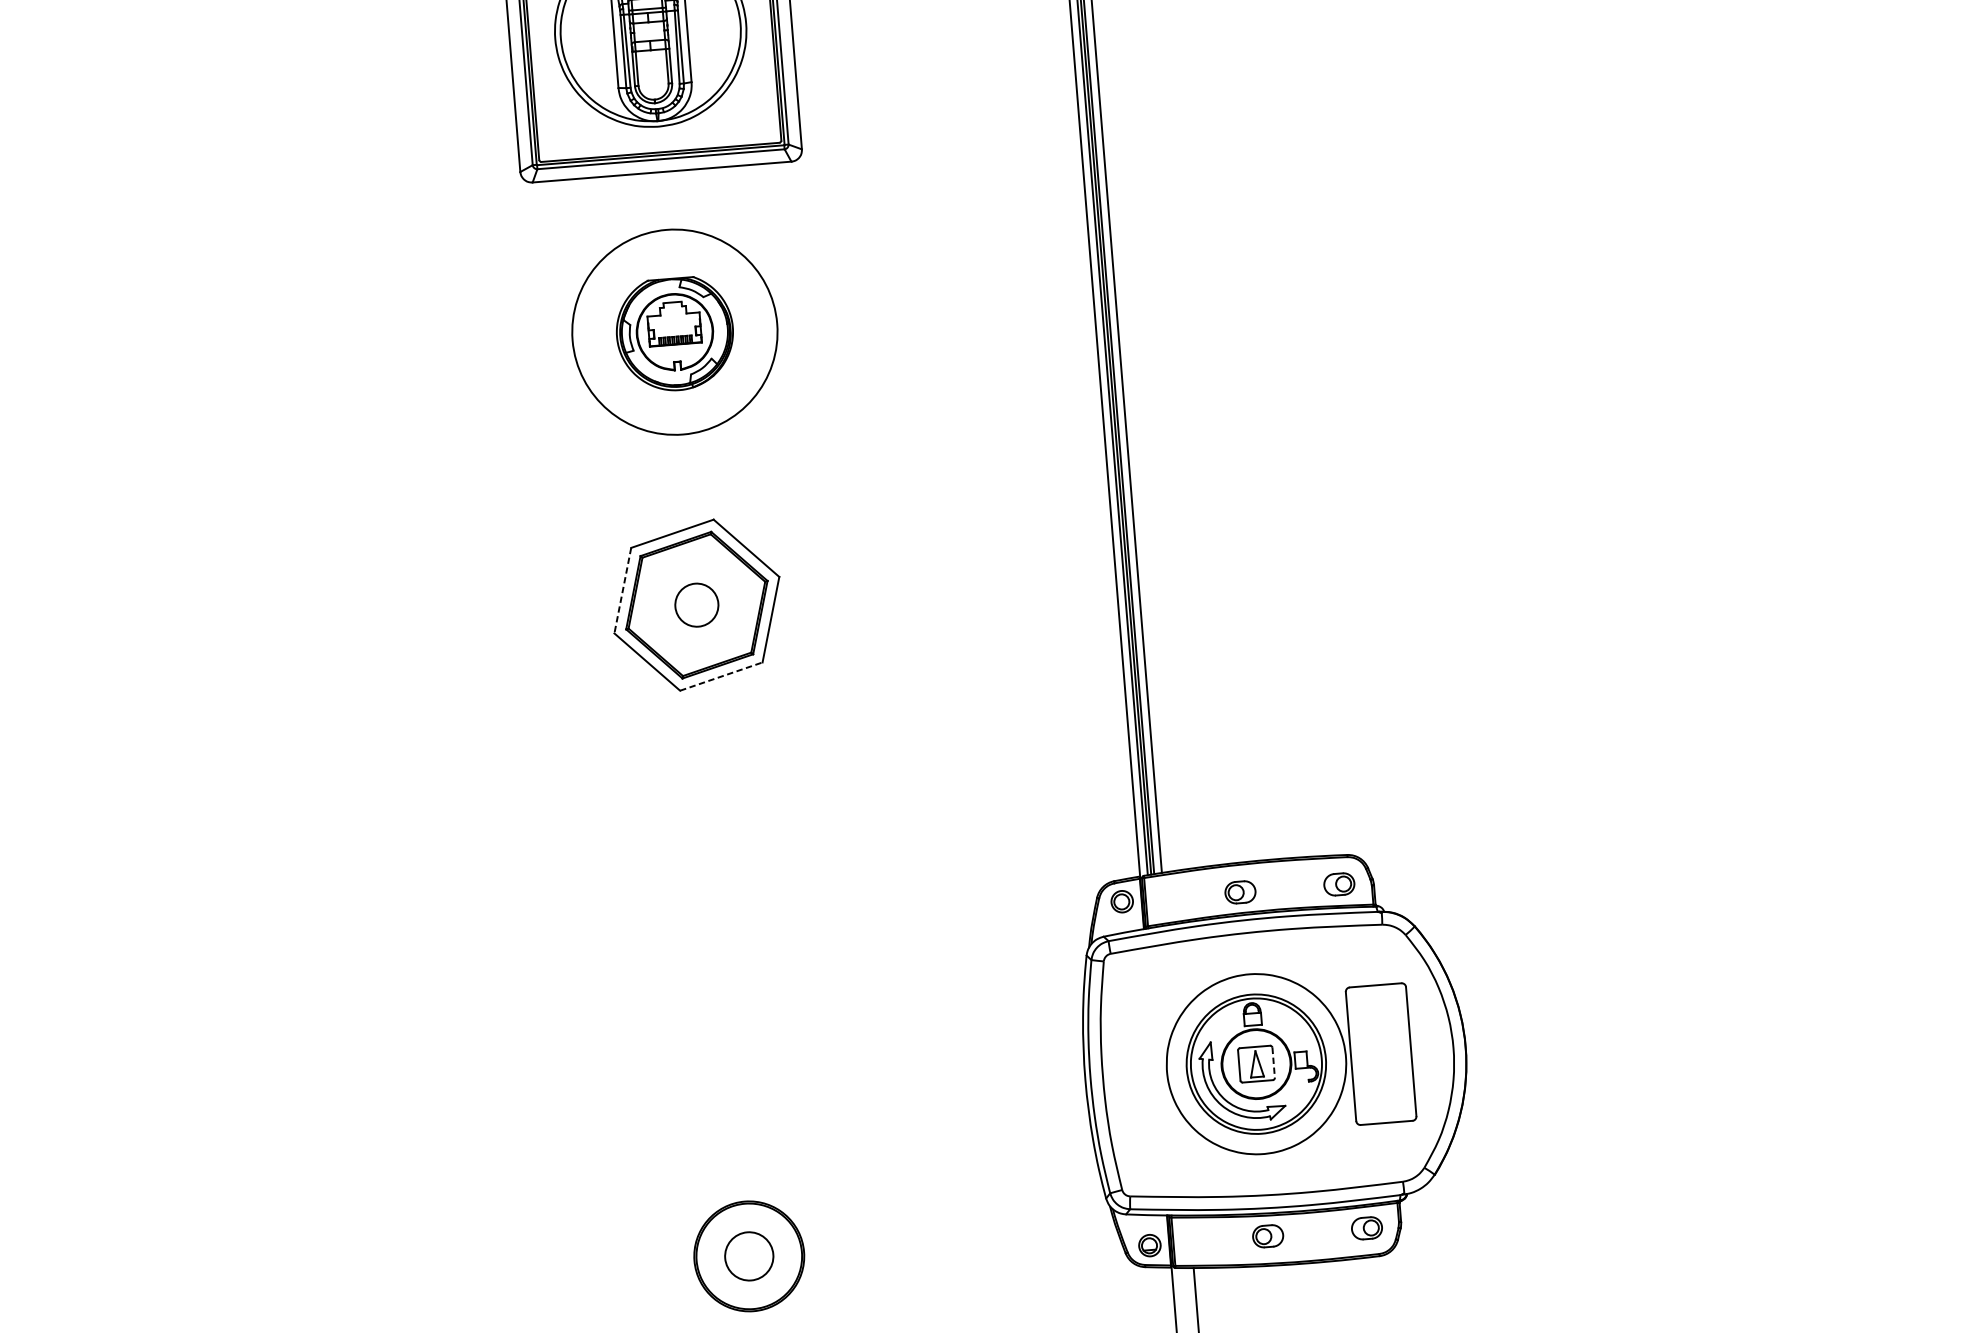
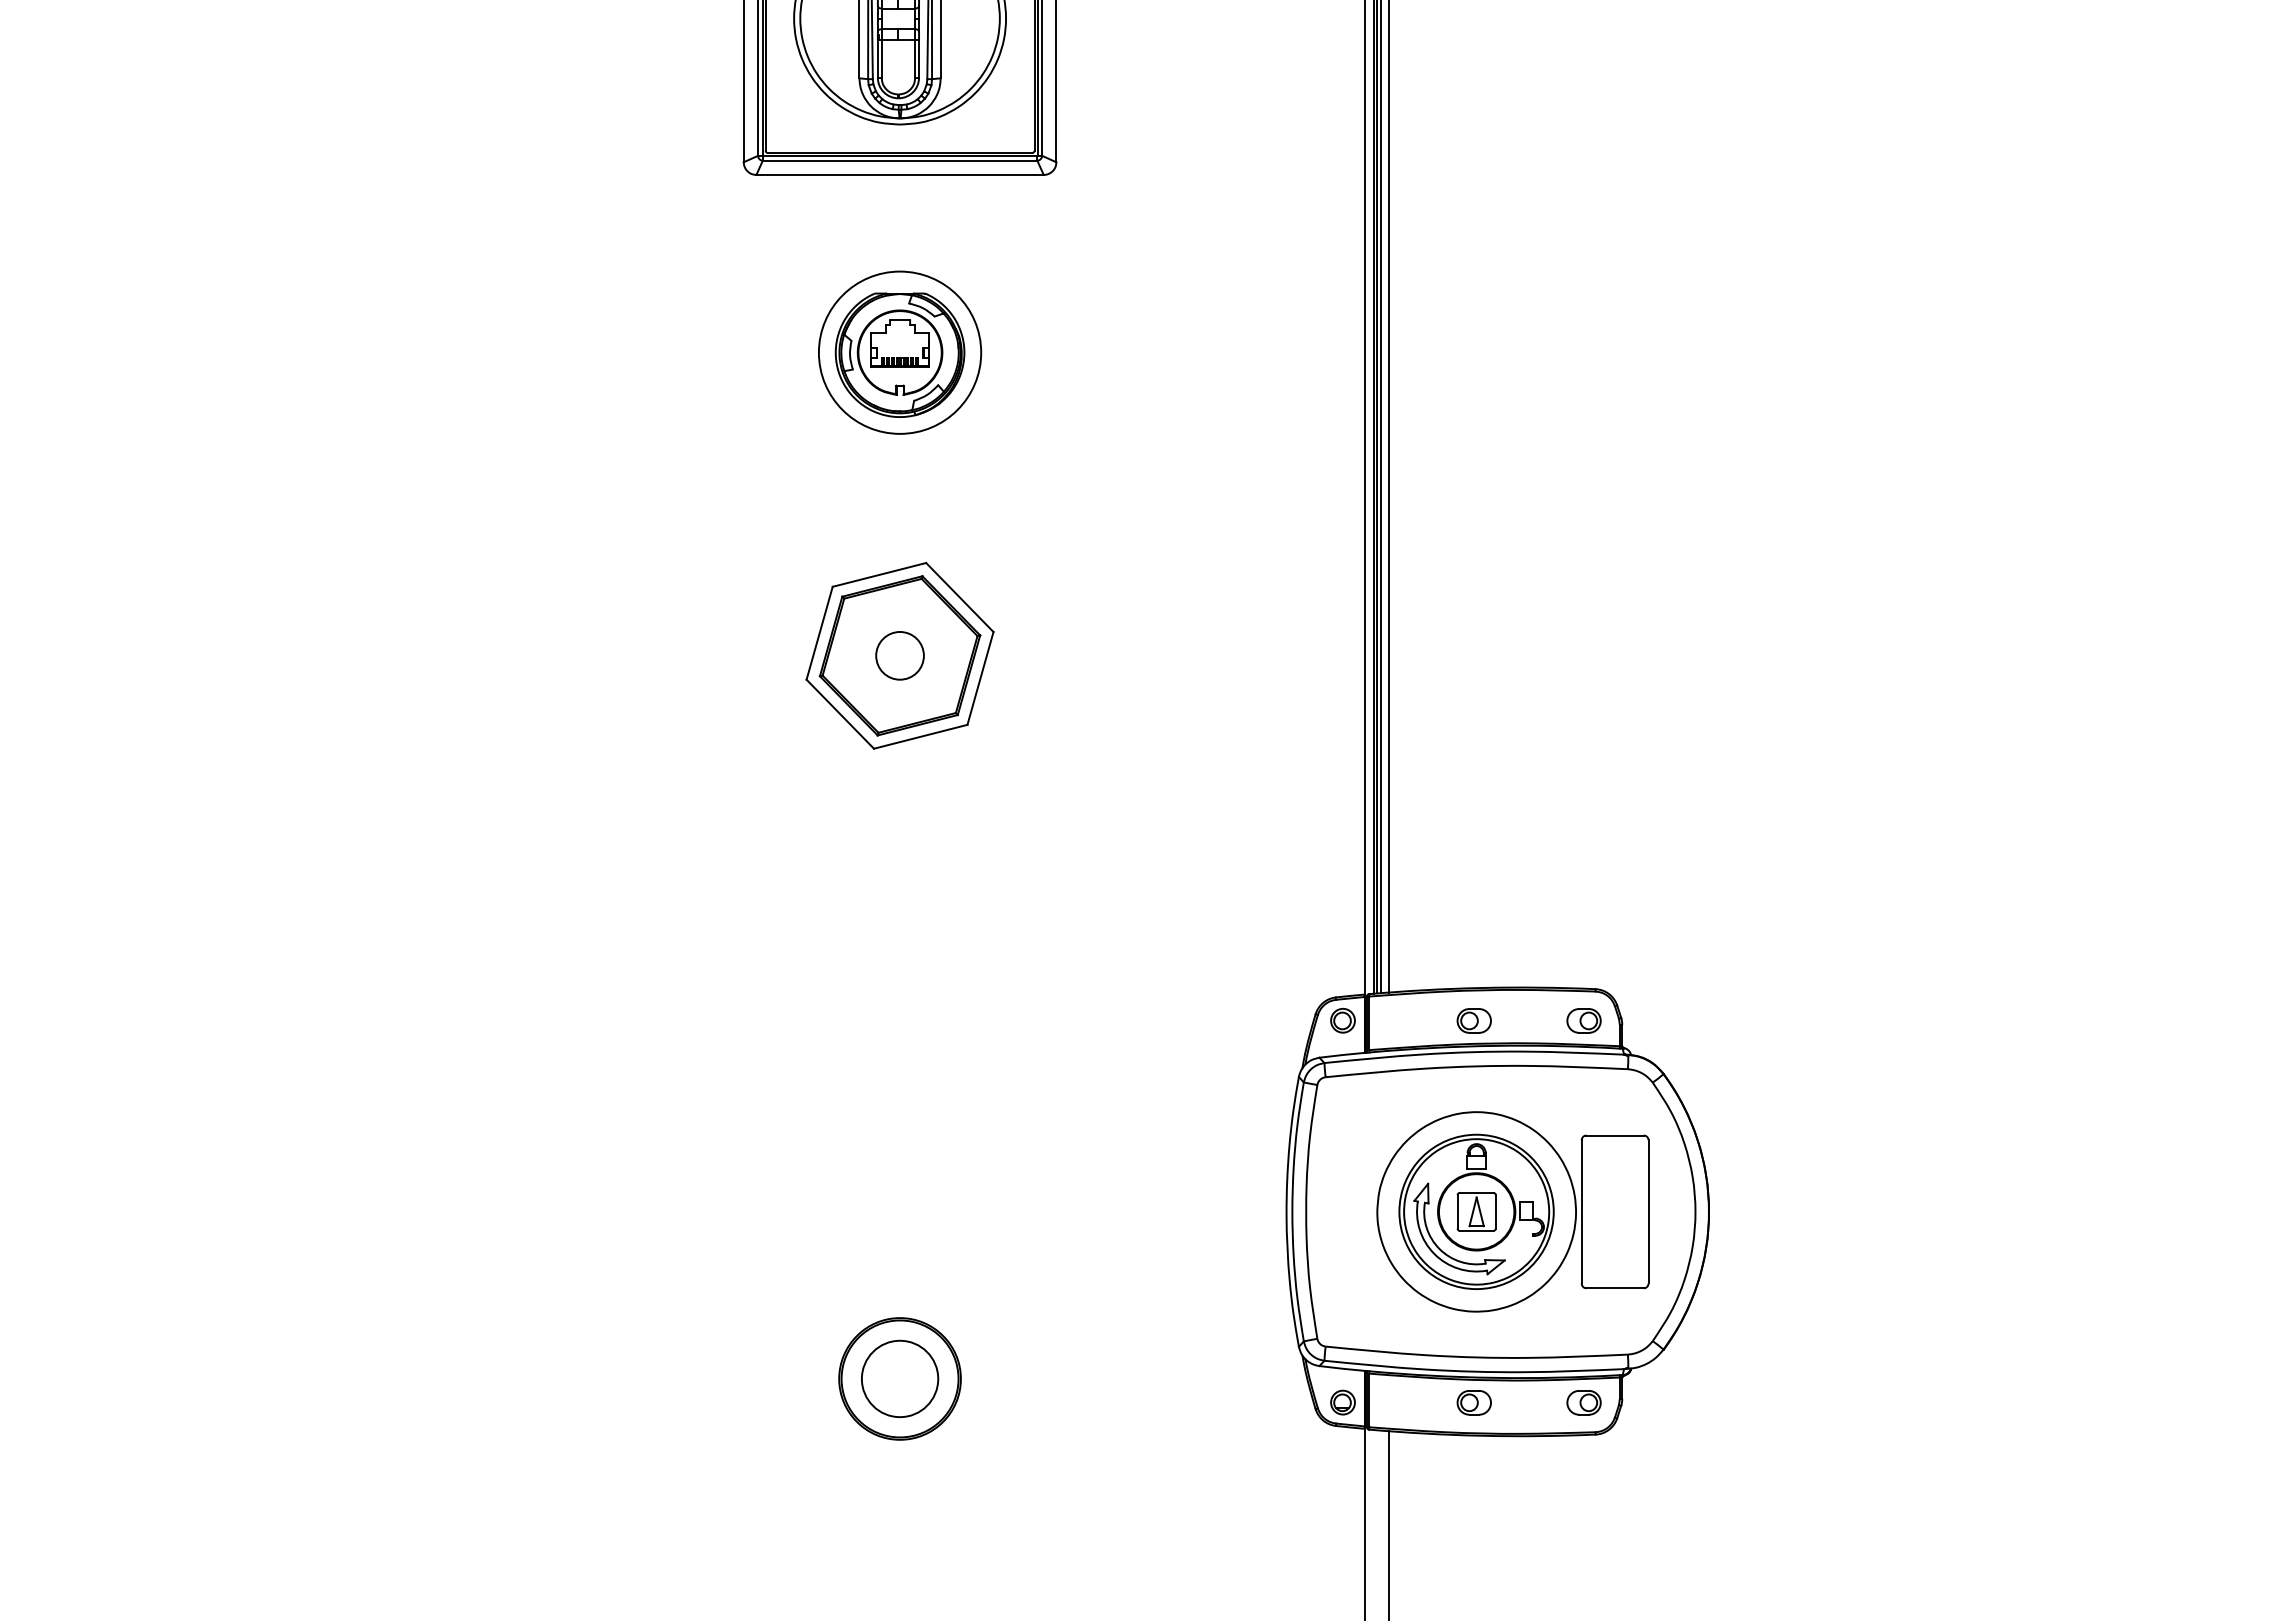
circle: (674, 332) -> (899, 352), size x0.71
line: (622, 590) -> (819, 633), dashed -> solid
line: (722, 676) -> (921, 736), dashed -> solid
line: (1273, 1062) -> (1495, 1211), dashed -> solid
circle: (748, 1256) -> (899, 1378), size x1.43

